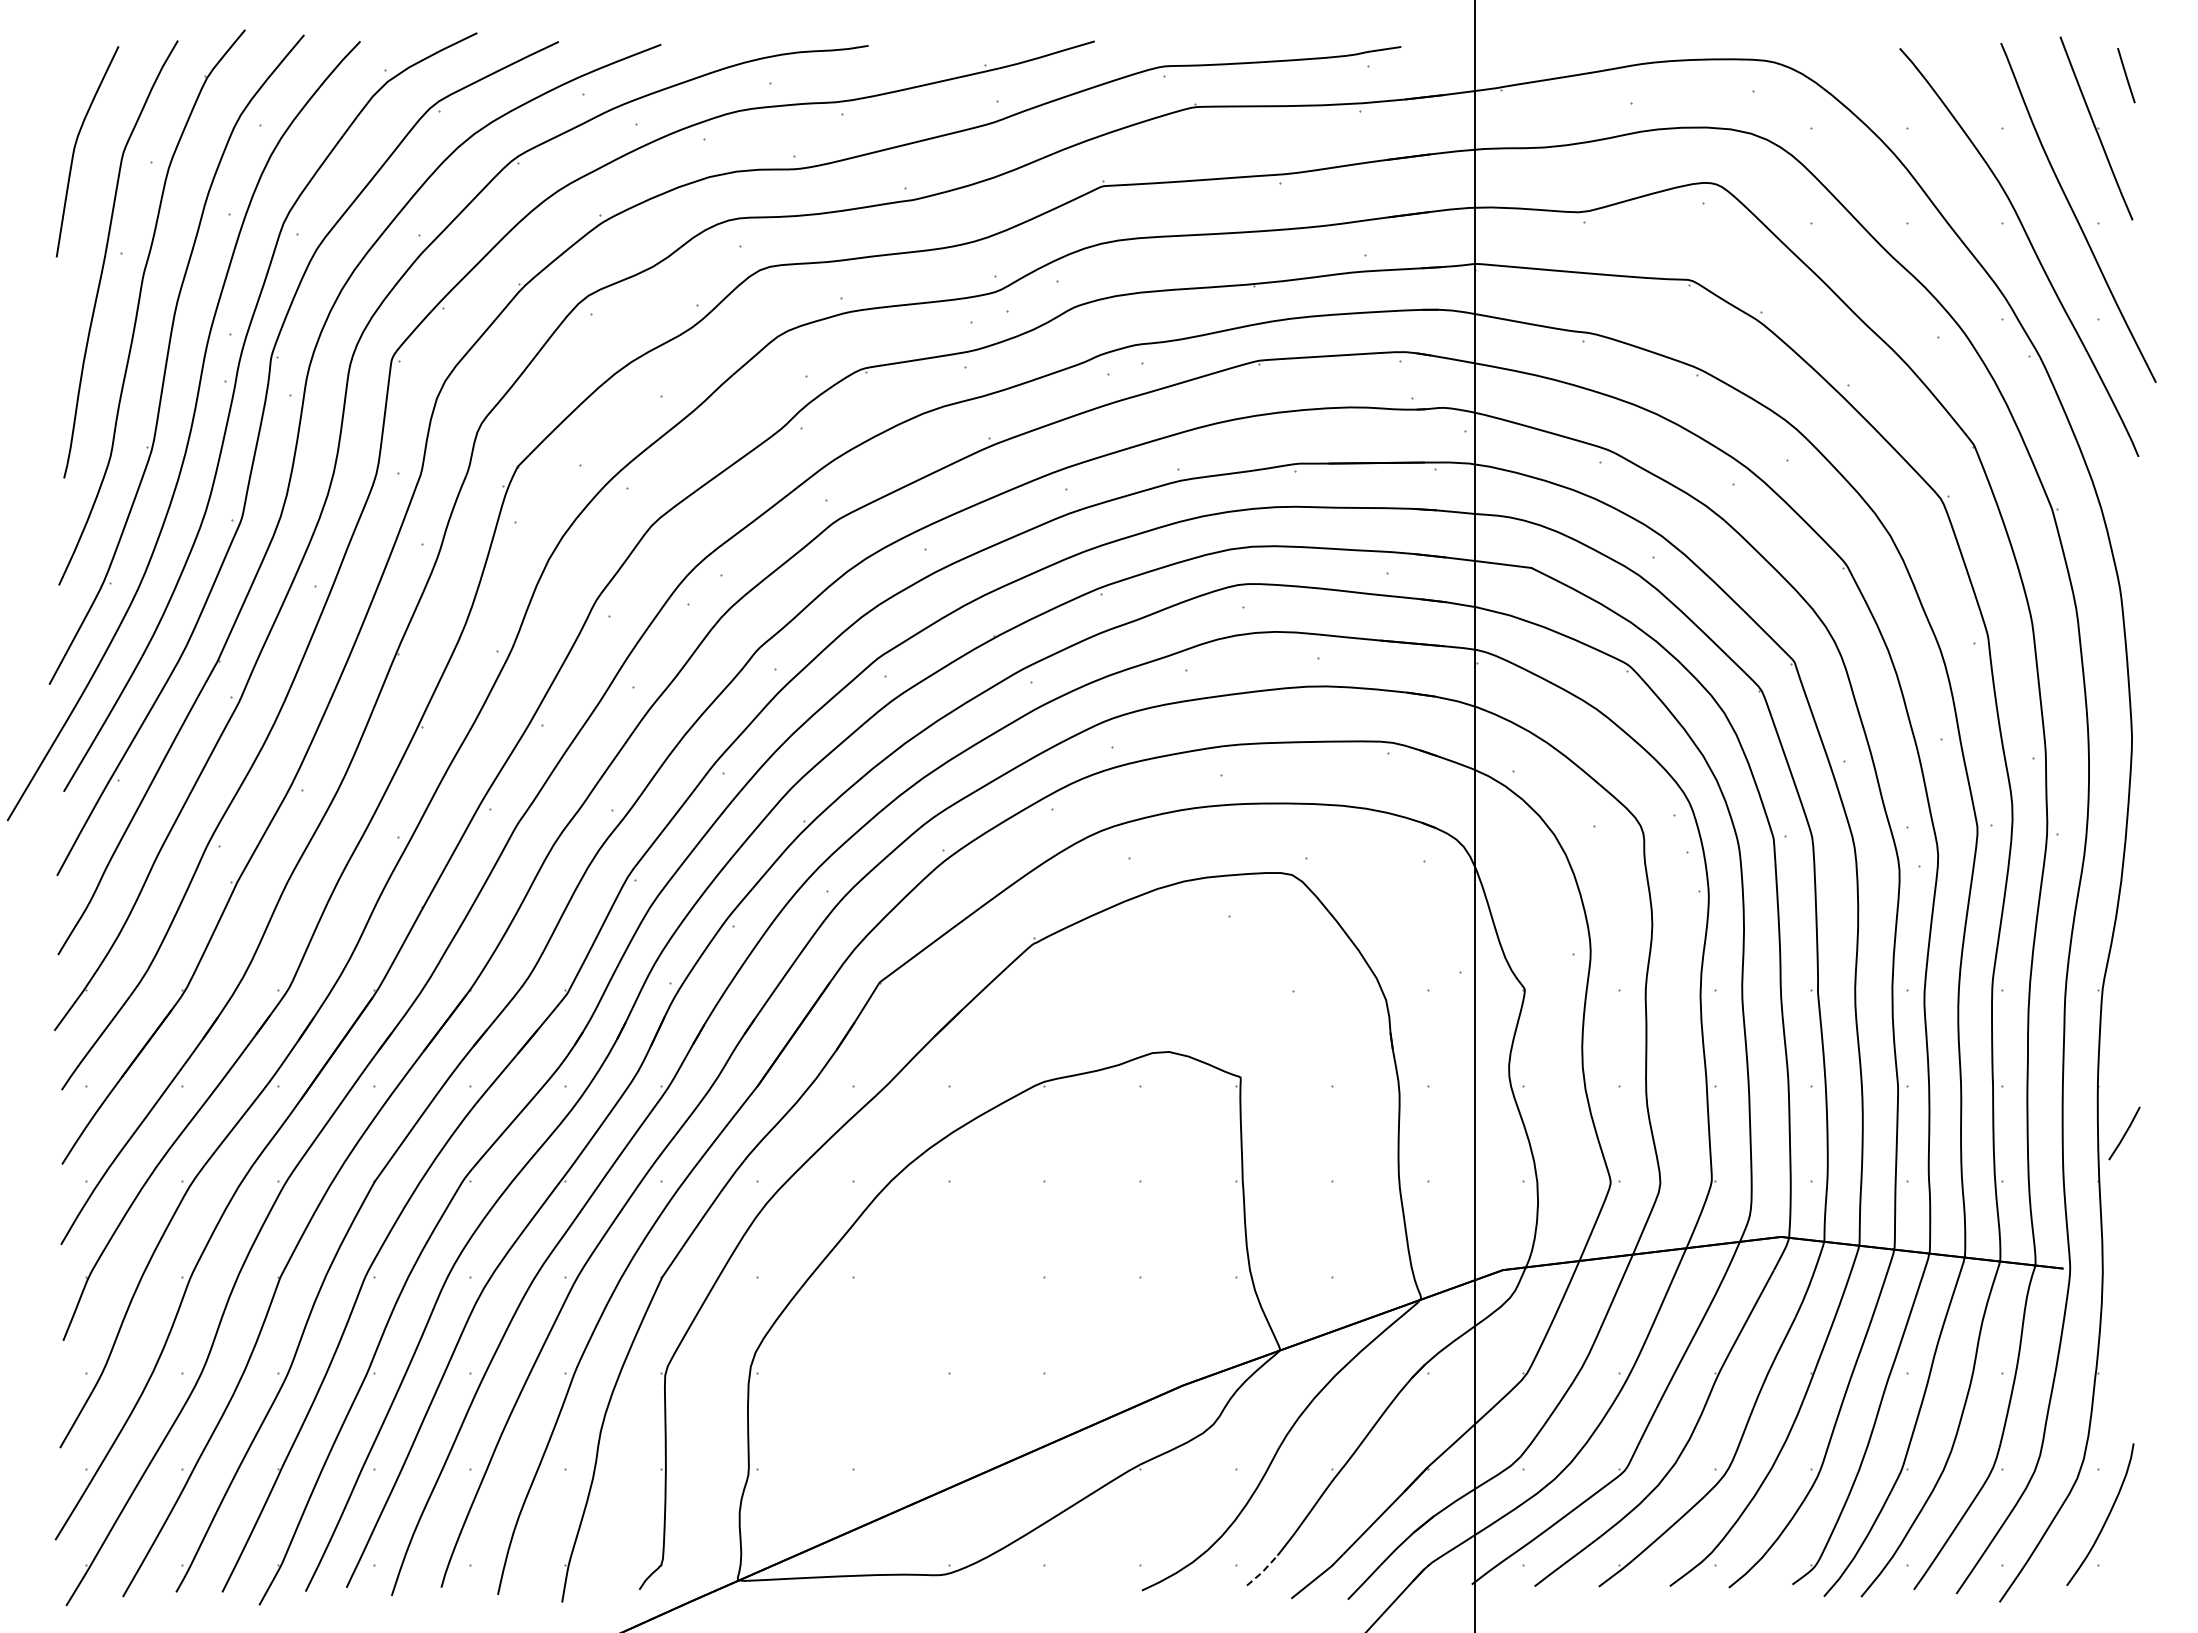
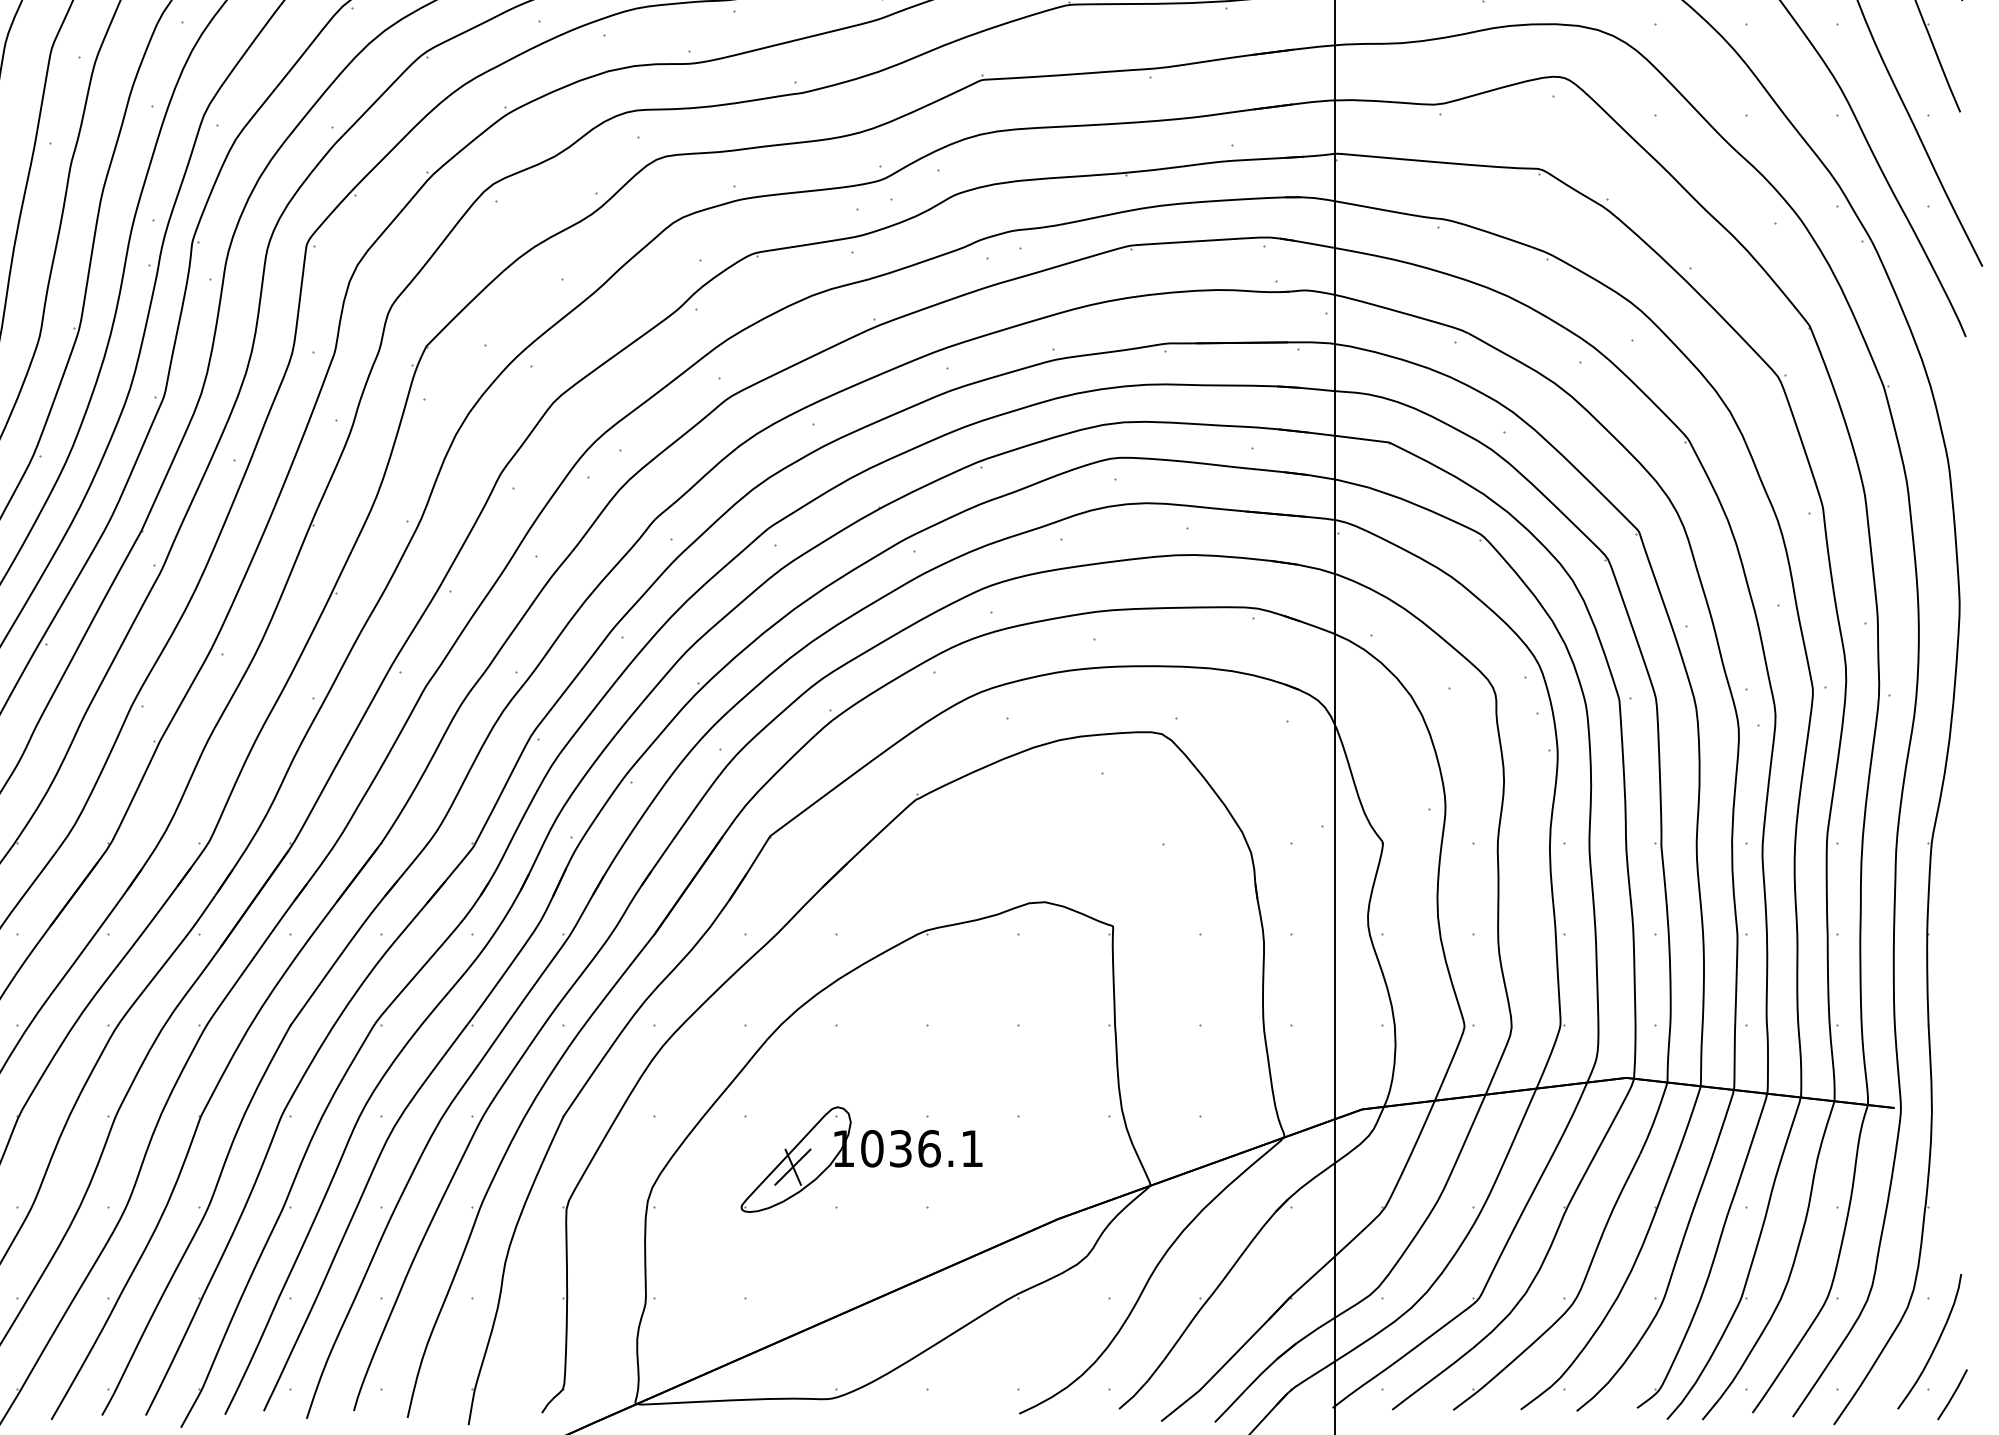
line: (2124, 1133) -> (1952, 1394), moved
part: (975, 1322) -> (861, 1159), added
line: (1262, 1571) -> (1133, 1395), dashed -> solid

